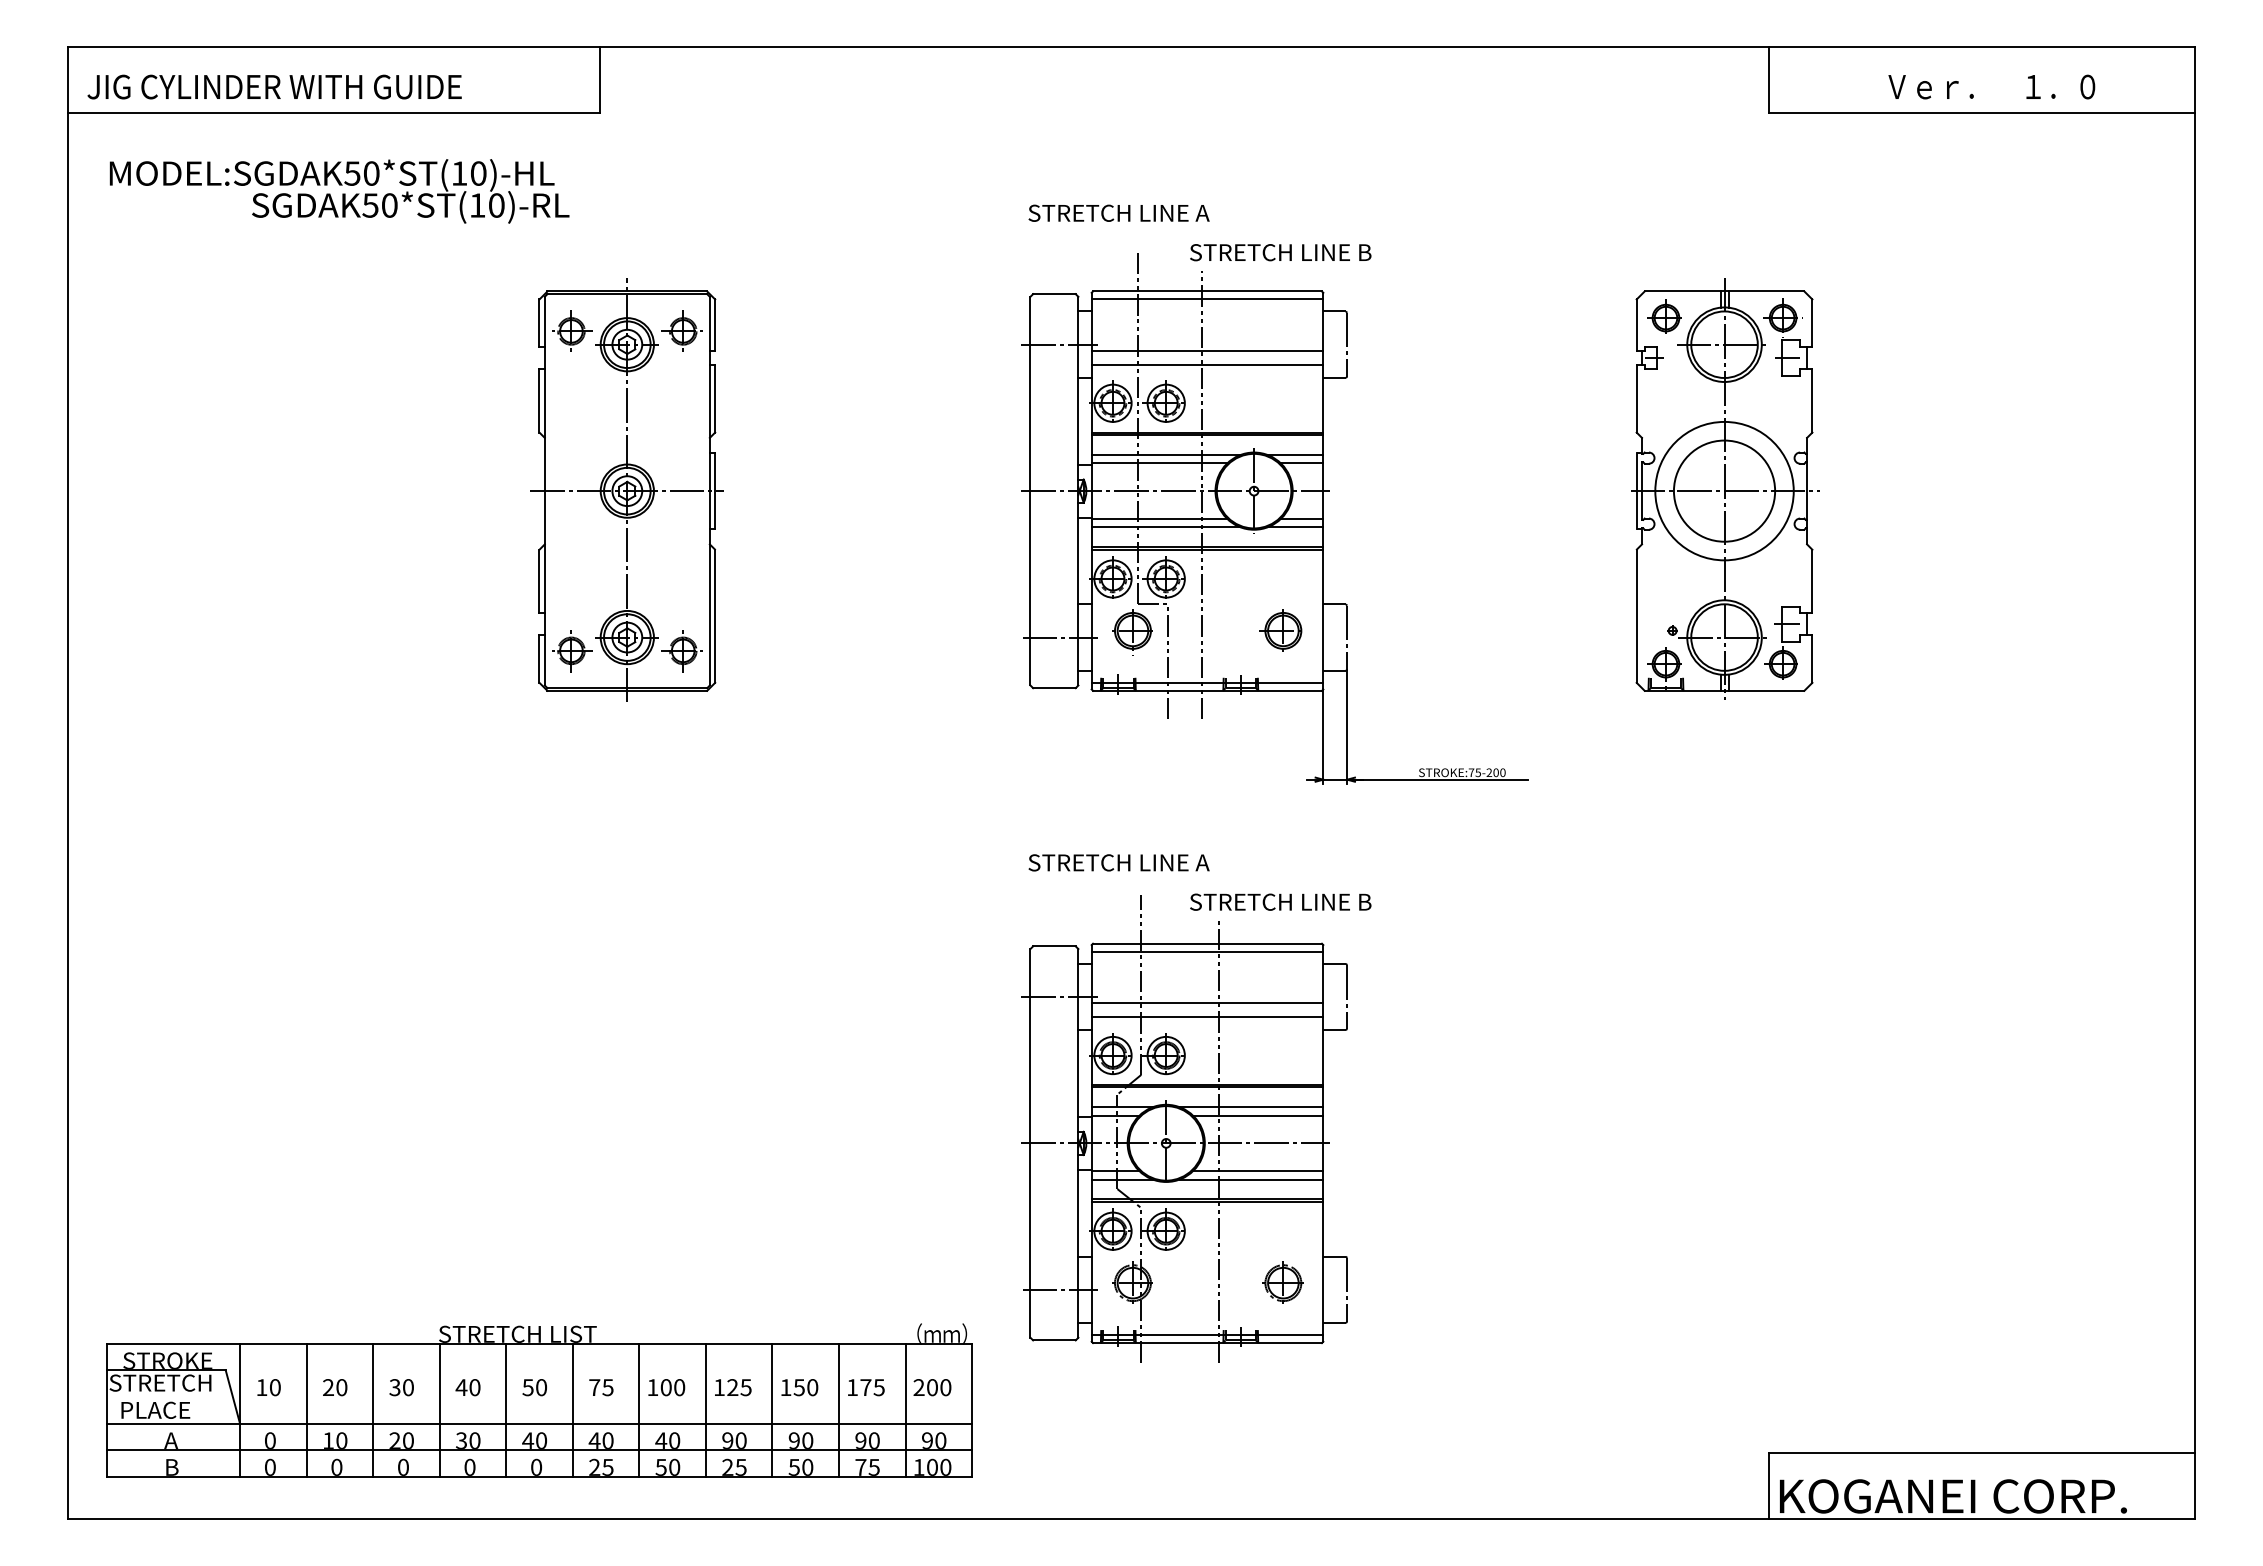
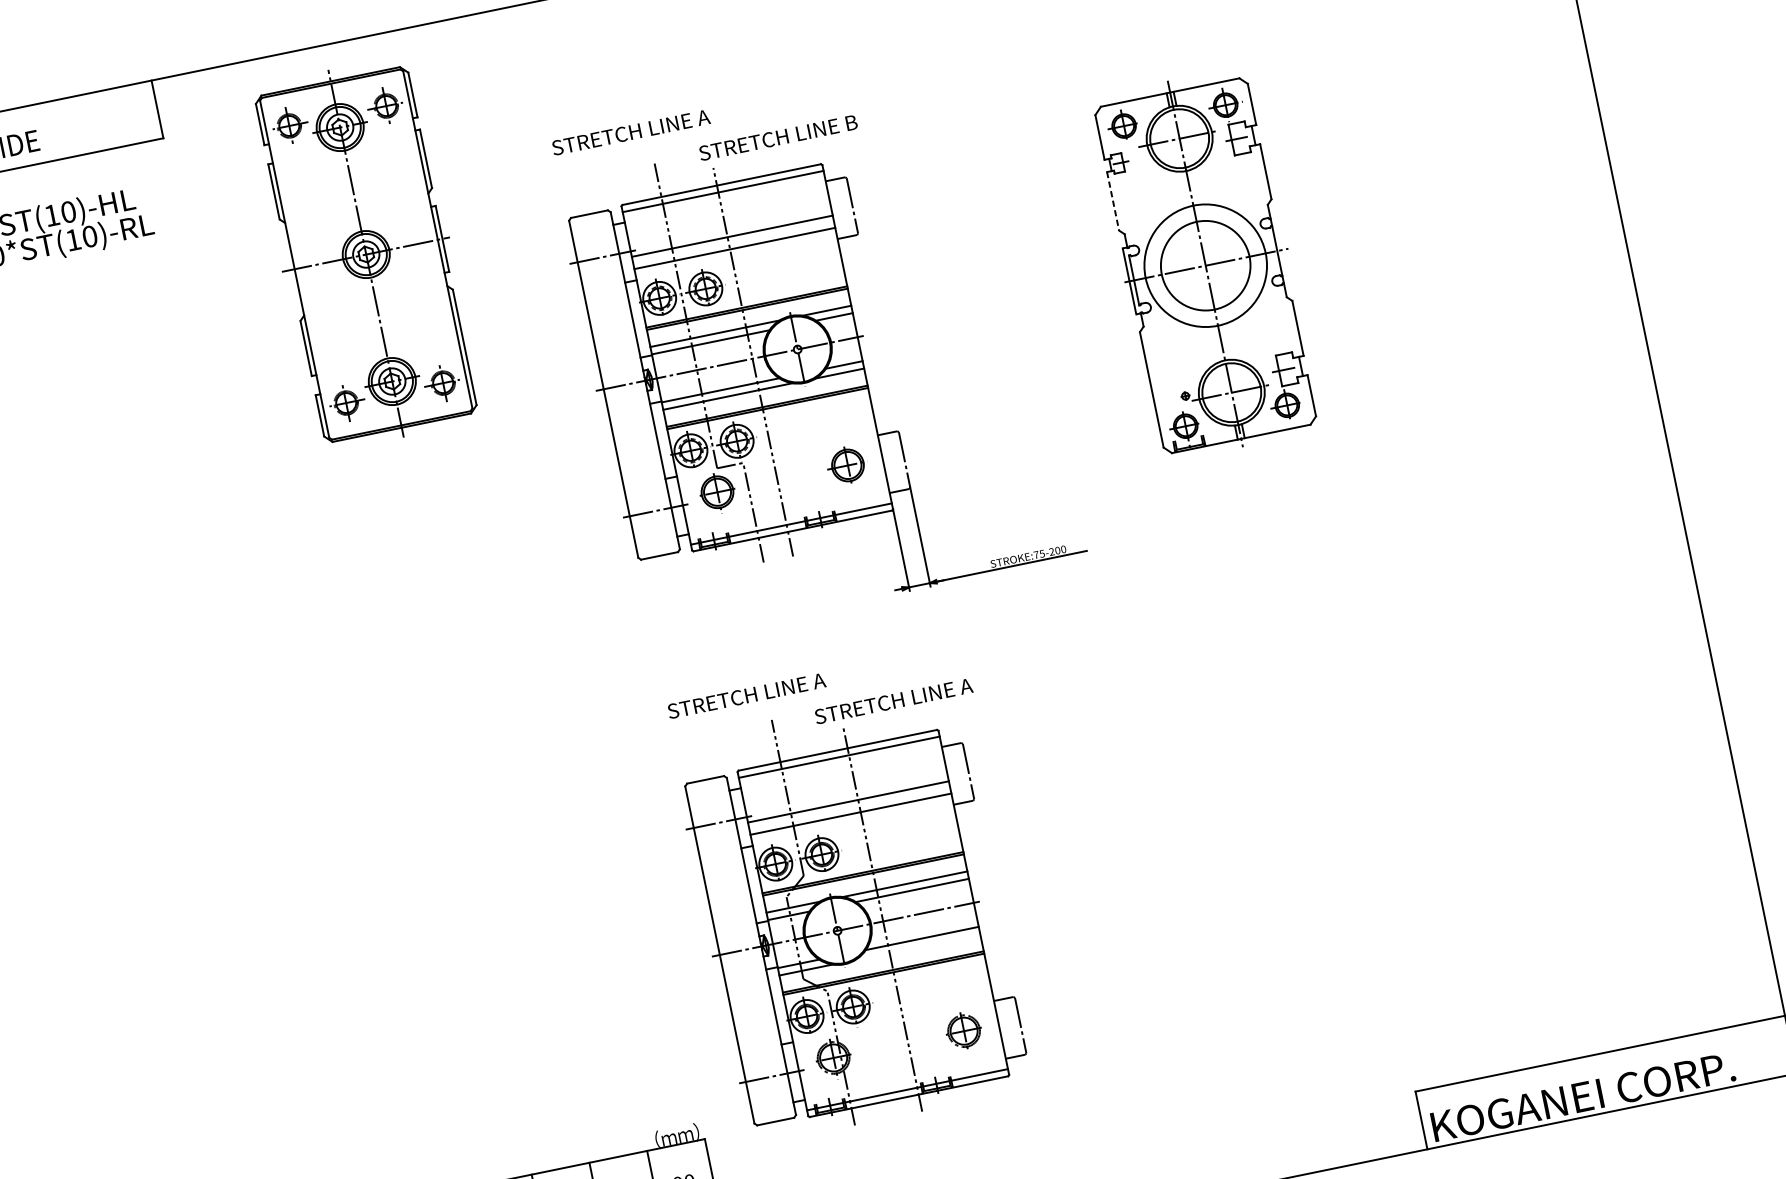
line: (1636, 398) -> (1112, 201), solid -> dashed
part: (626, 489) -> (365, 253), moved
text: (1364, 901) -> (966, 685), STRETCH LINE B -> STRETCH LINE A
line: (1251, 1179) -> (917, 946), removed

